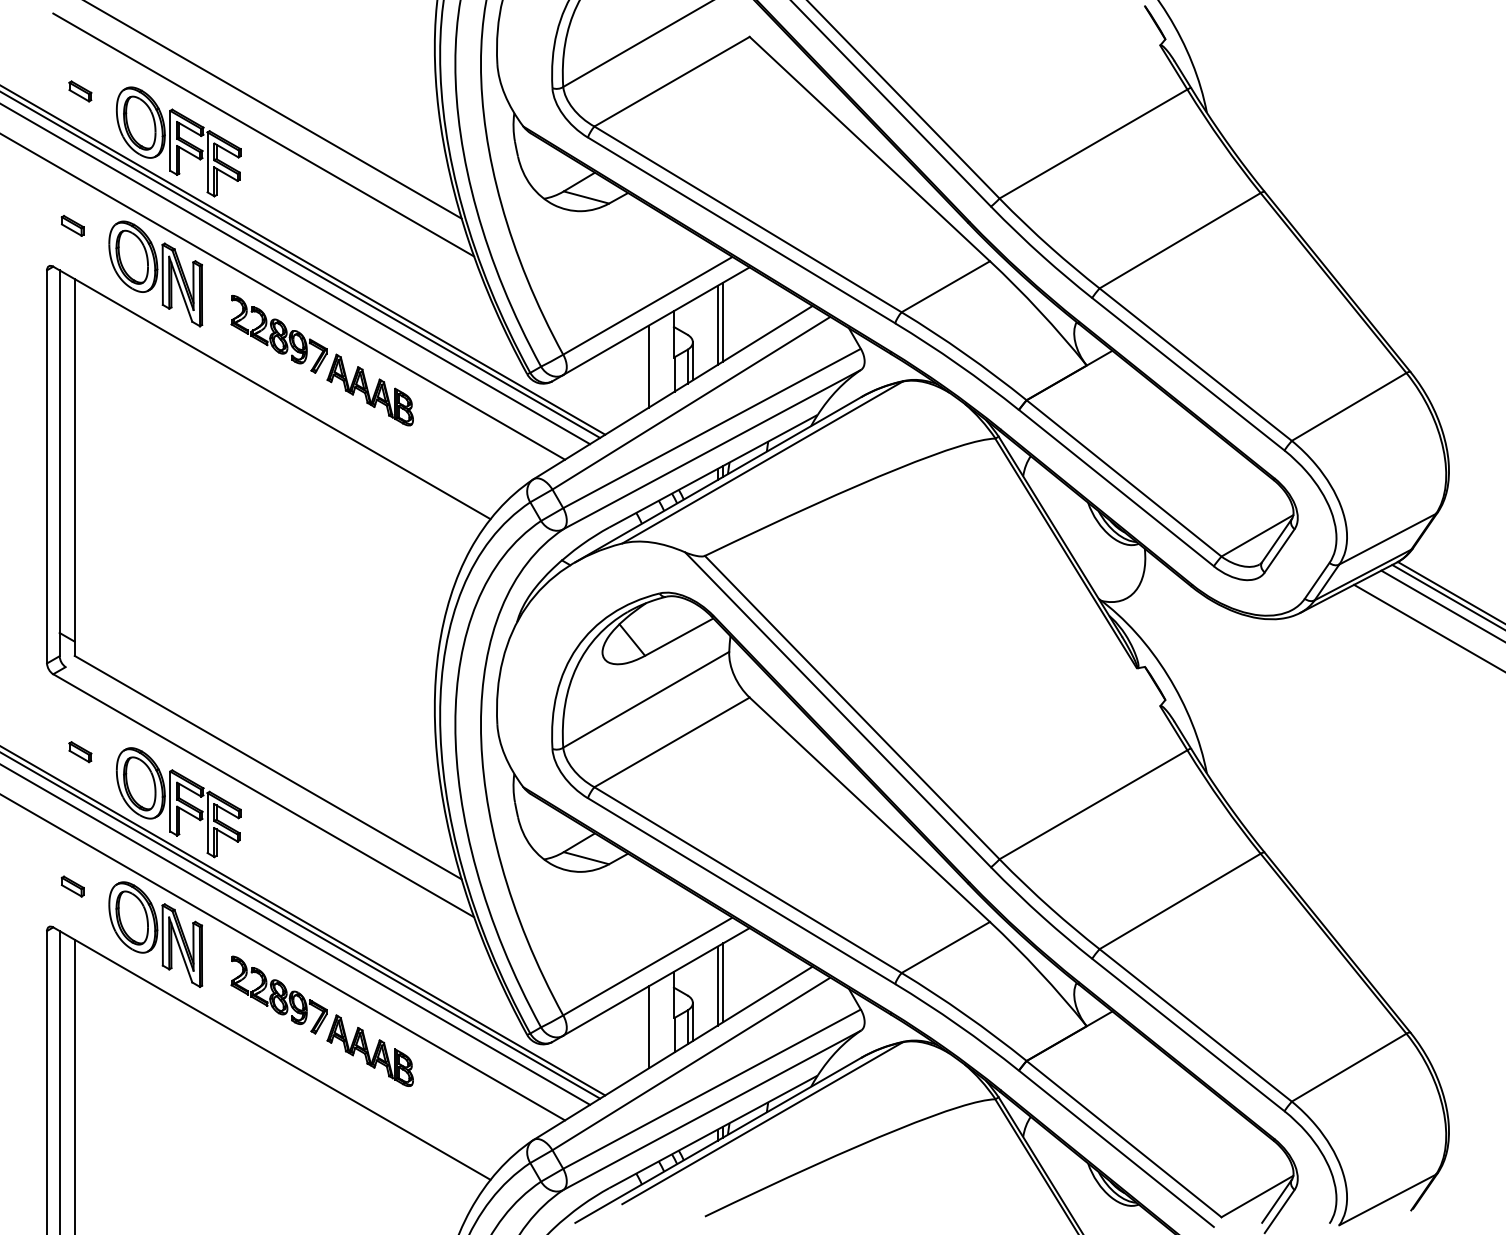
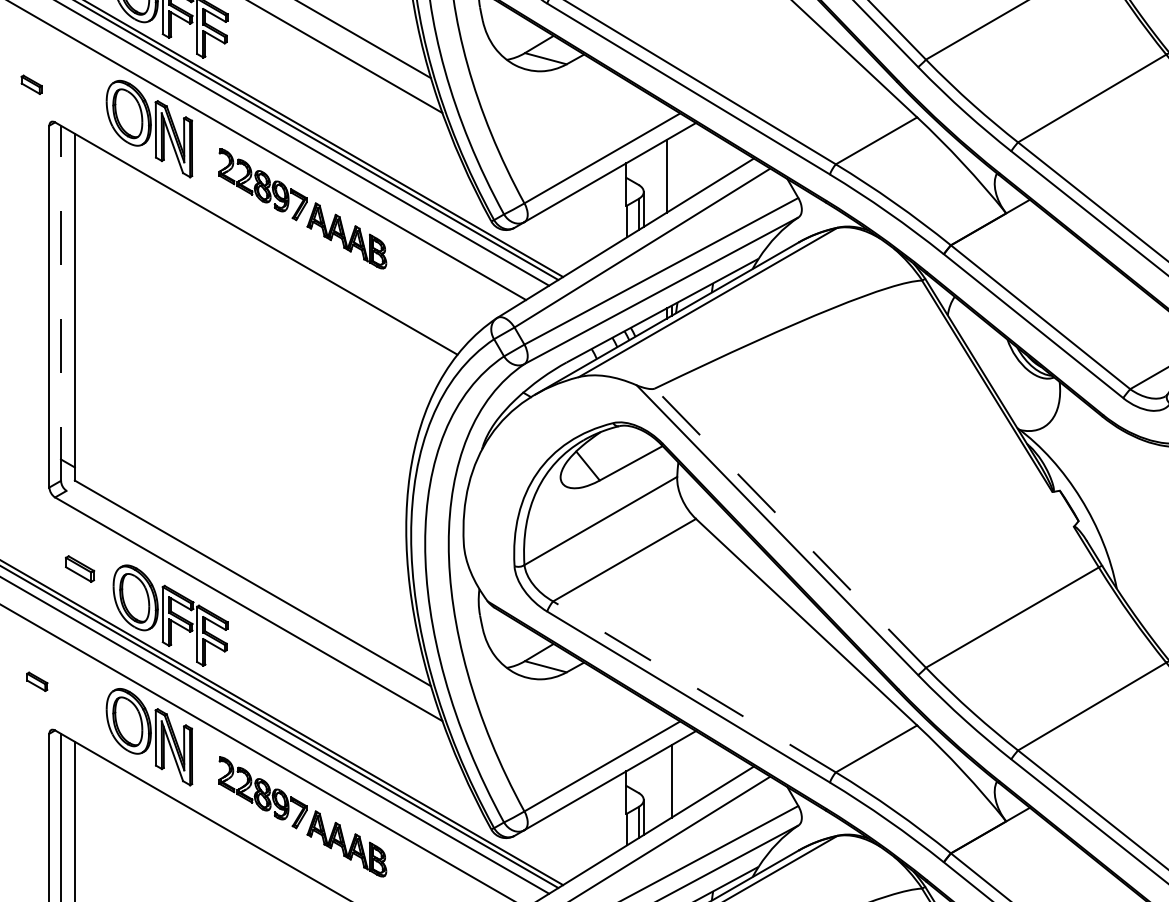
part: (72, 225) -> (31, 84), moved
line: (723, 321) -> (671, 172), removed
line: (648, 366) -> (602, 214), removed
line: (59, 463) -> (60, 303), solid -> dashed
line: (851, 707) -> (789, 528), solid -> dashed
part: (80, 752) -> (80, 569), size x1.4
line: (748, 880) -> (694, 687), solid -> dashed
part: (72, 886) -> (36, 681), moved
line: (717, 985) -> (666, 783), removed
line: (648, 1027) -> (602, 822), removed

